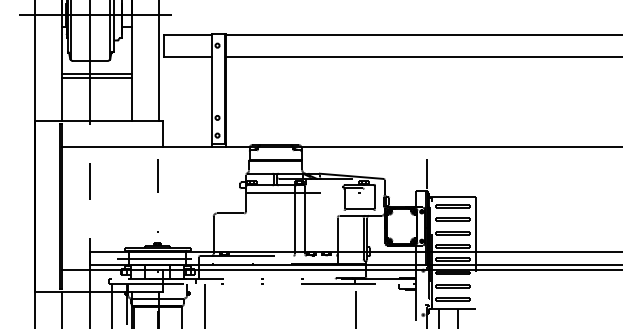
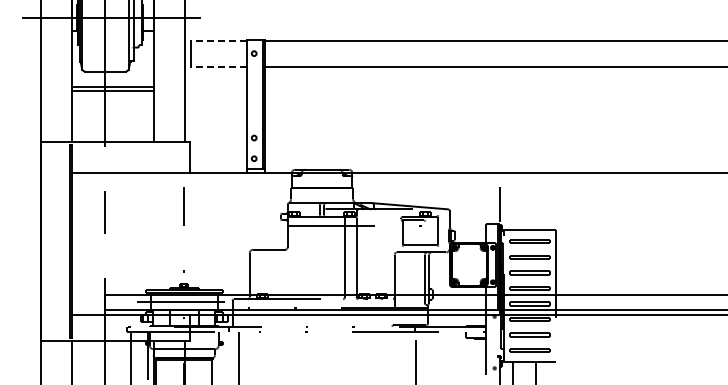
line: (186, 34) -> (218, 40), solid -> dashed
line: (186, 56) -> (218, 66), solid -> dashed

